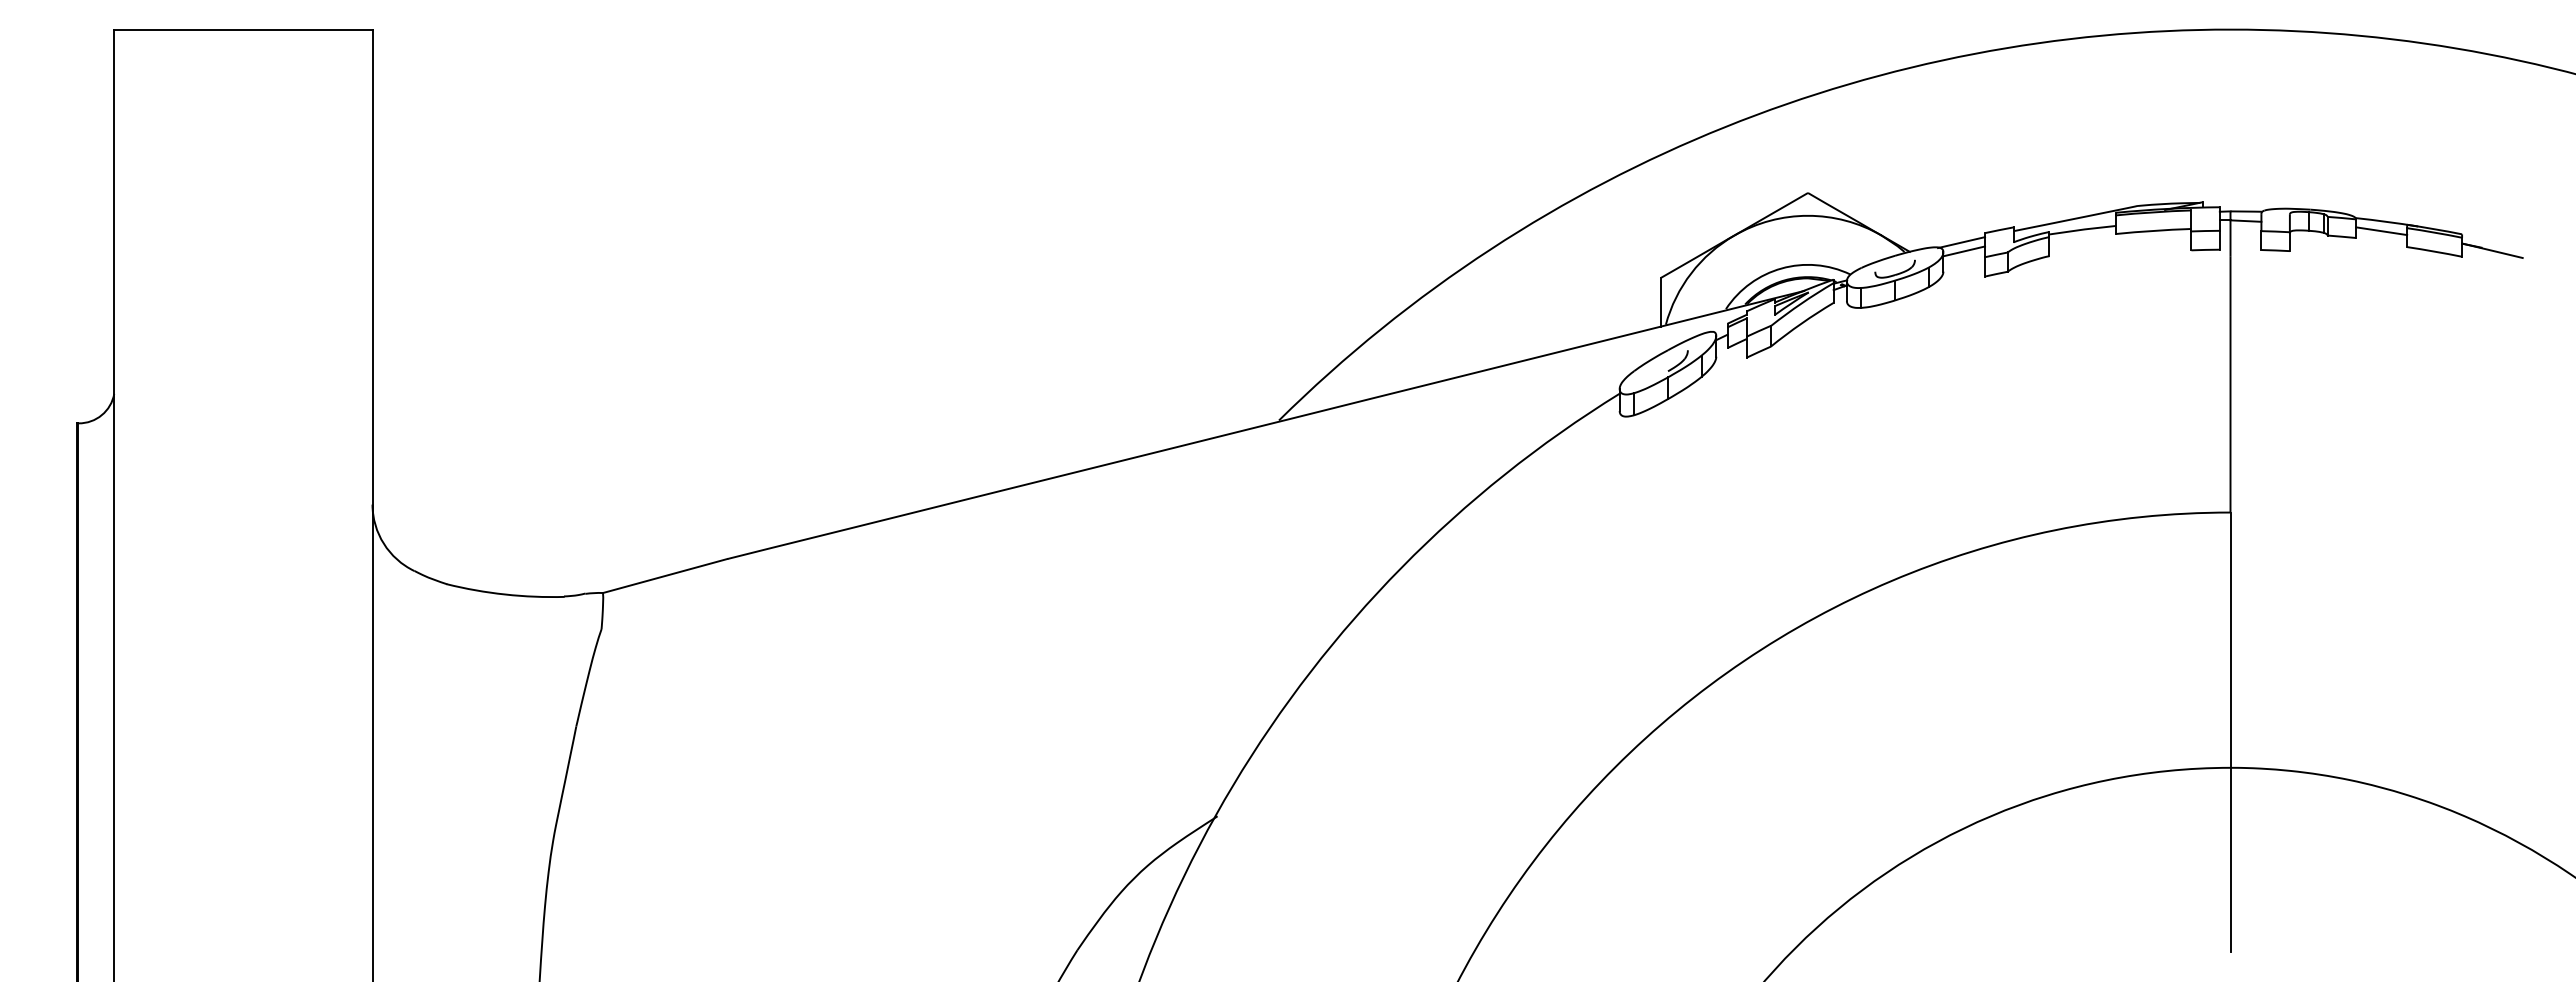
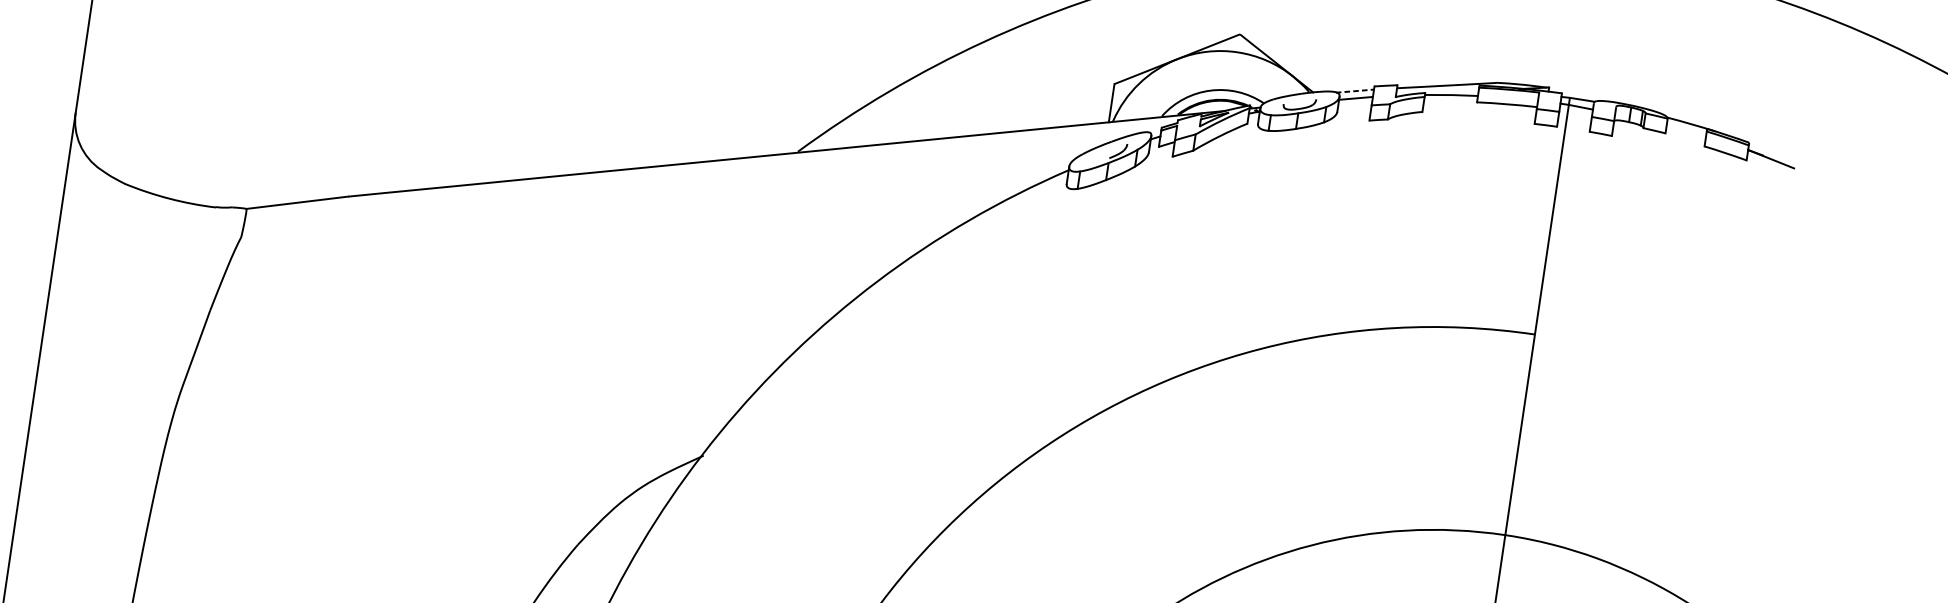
line: (2381, 231) -> (1686, 131), removed
line: (1962, 242) -> (1355, 91), solid -> dashed

